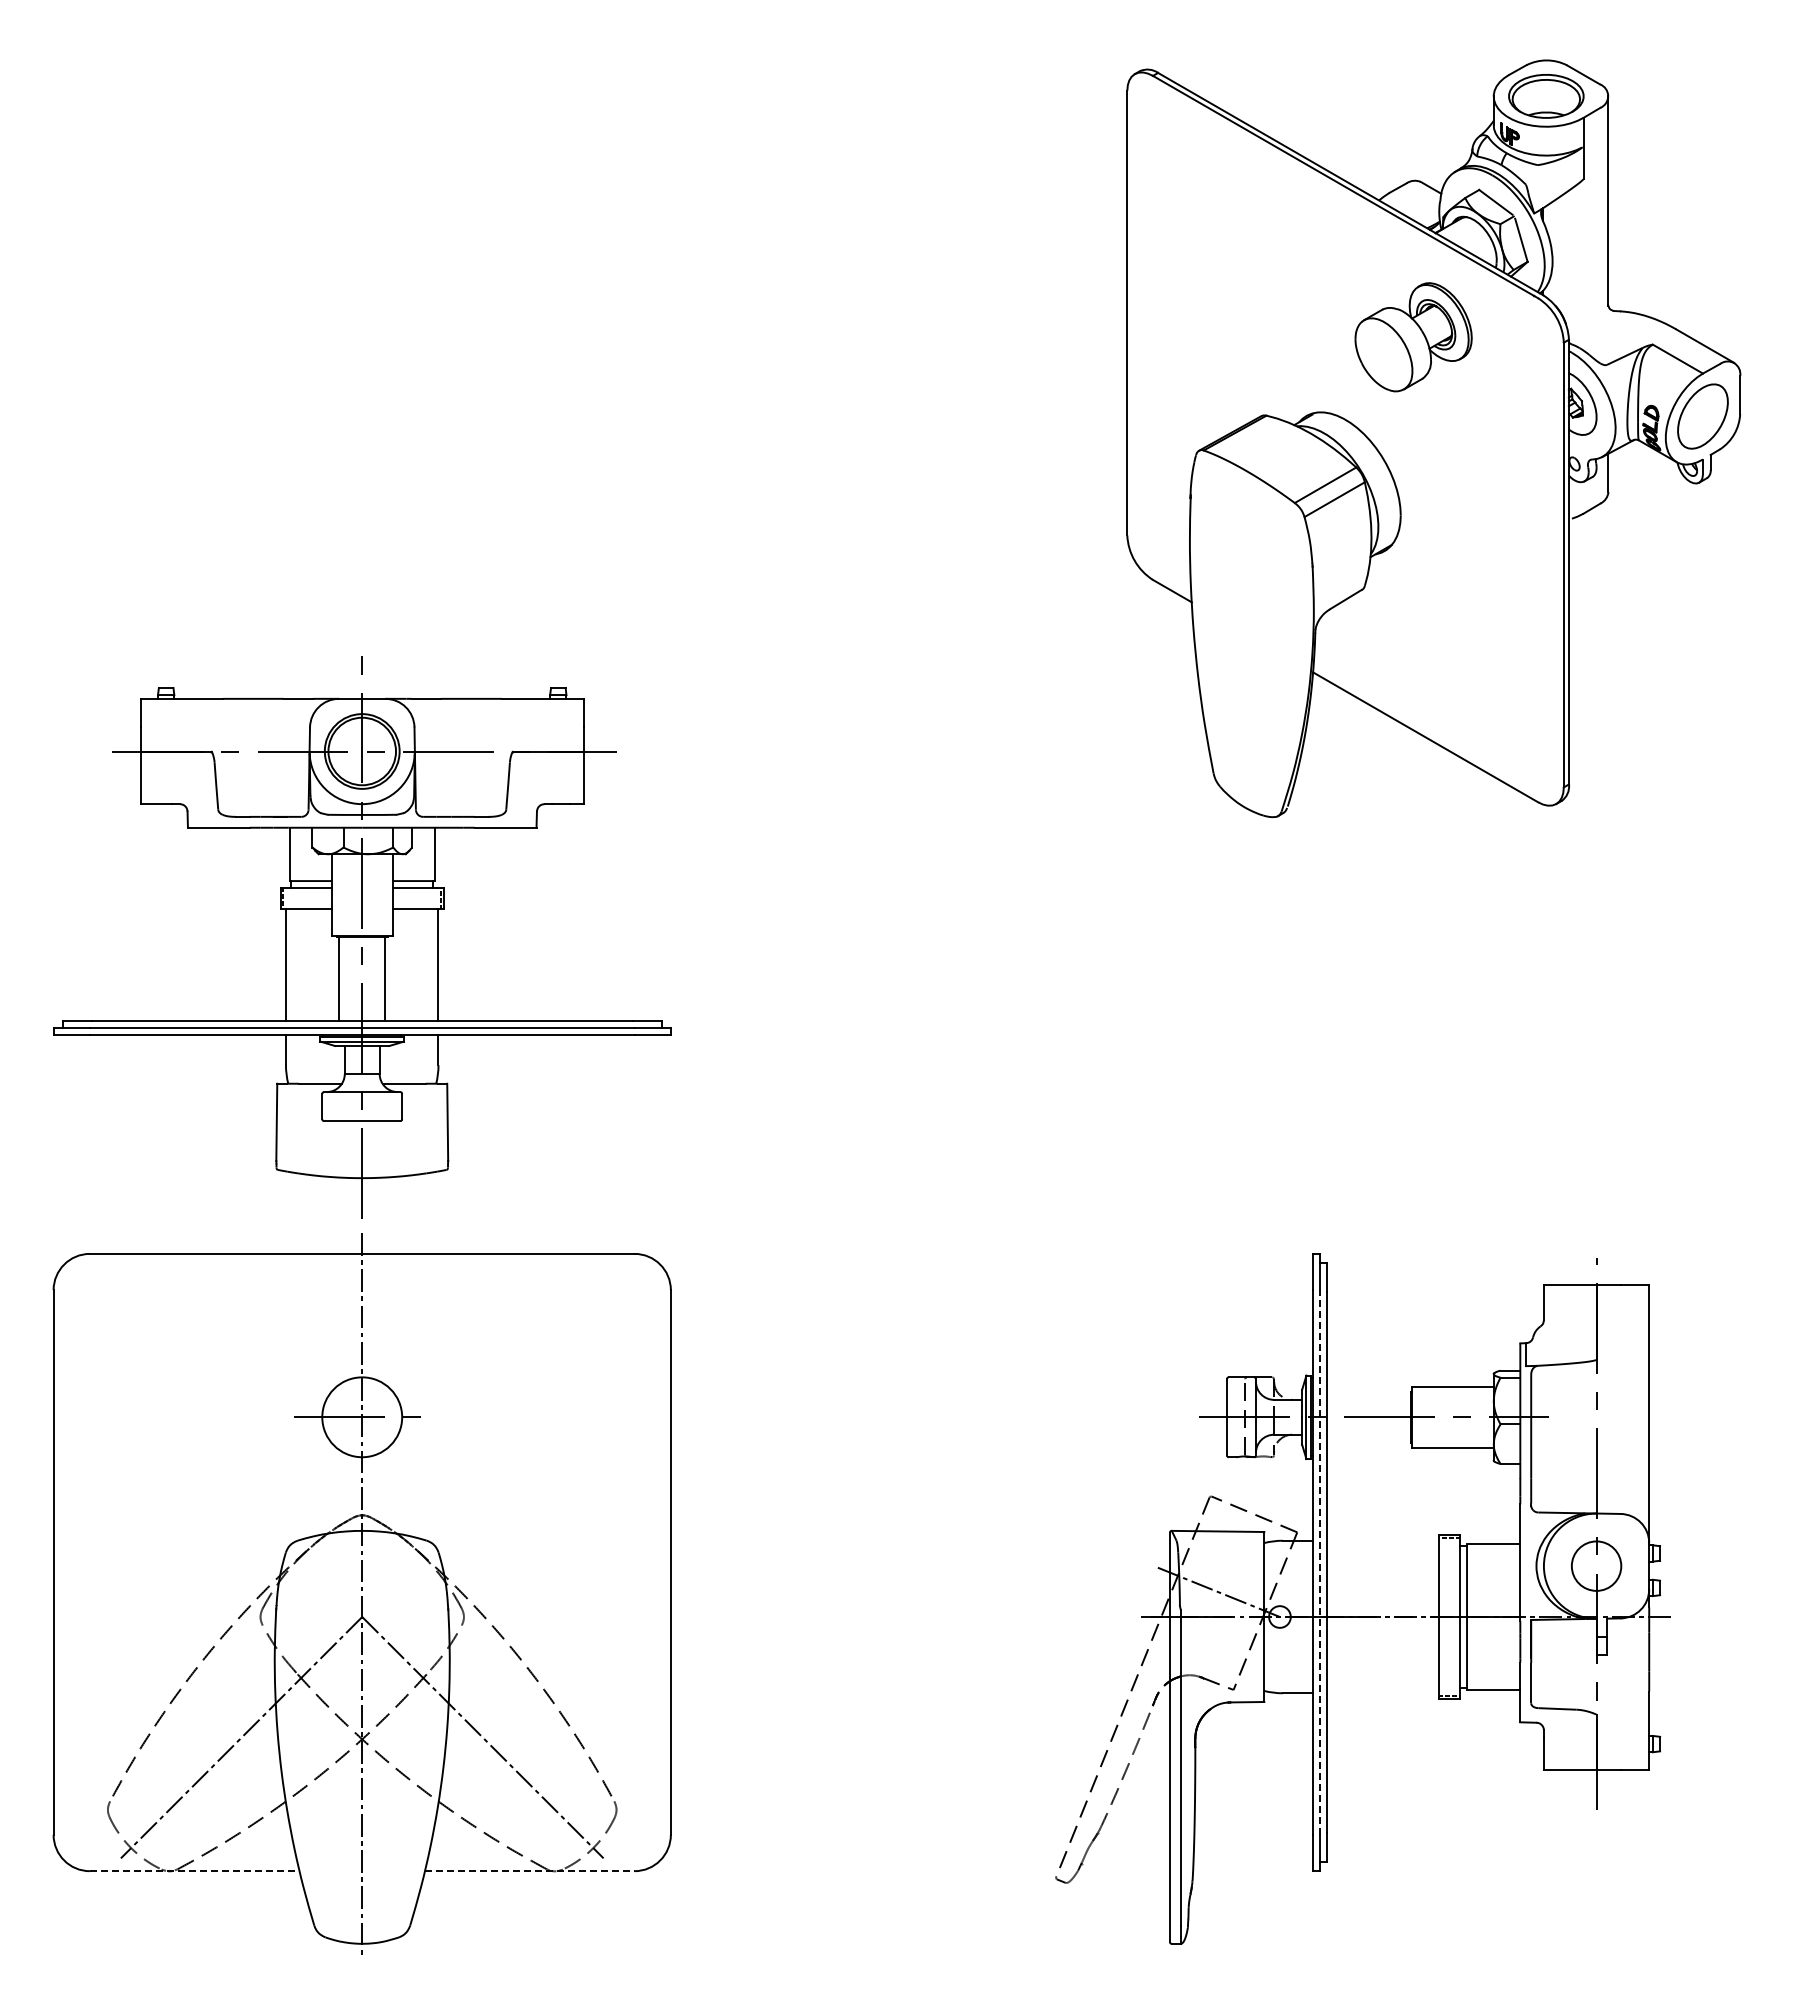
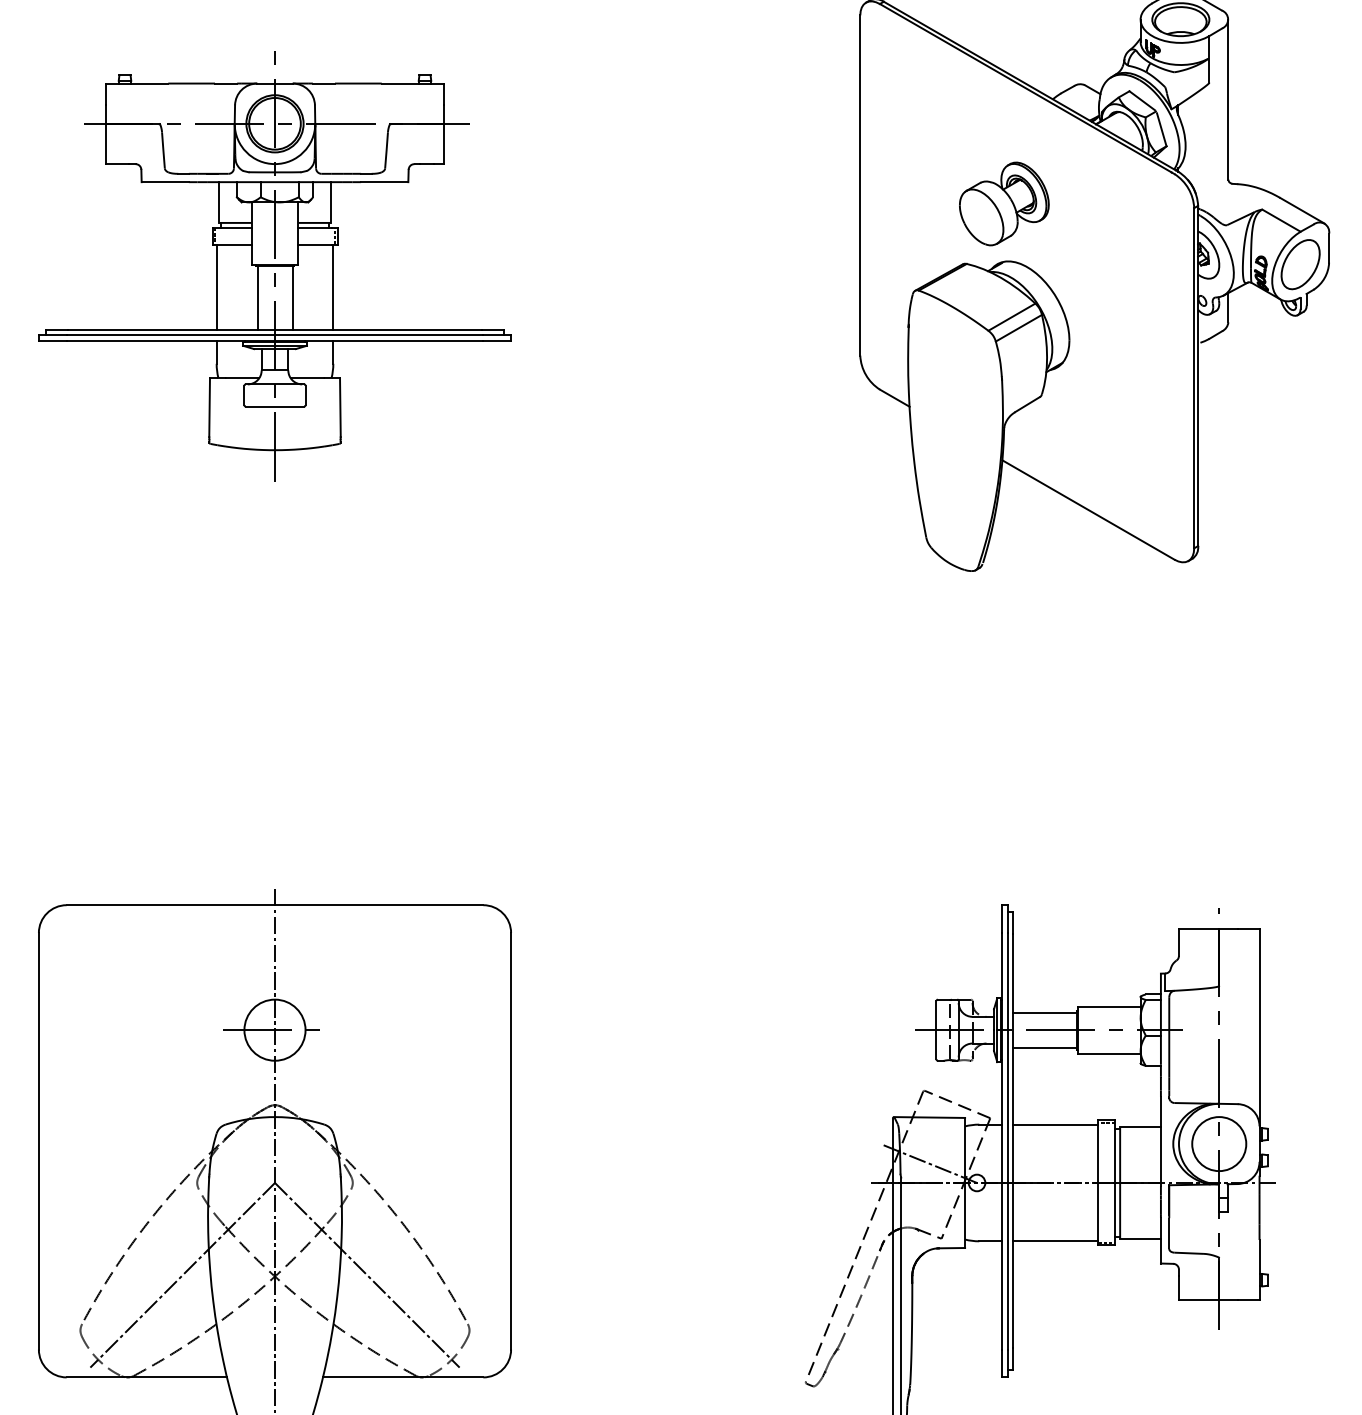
part: (1413, 337) -> (1004, 204), moved
part: (362, 937) -> (275, 266), moved
line: (1368, 1394) -> (1044, 1012), added
line: (1368, 1440) -> (1044, 1047), added
line: (1382, 1540) -> (1055, 1124), added
line: (1319, 1562) -> (1007, 1141), dashed -> solid
circle: (1596, 1565) -> (1219, 1143), size x1.43
line: (1382, 1693) -> (1055, 1241), added
line: (194, 1871) -> (146, 1377), dashed -> solid
line: (529, 1871) -> (402, 1377), dashed -> solid

